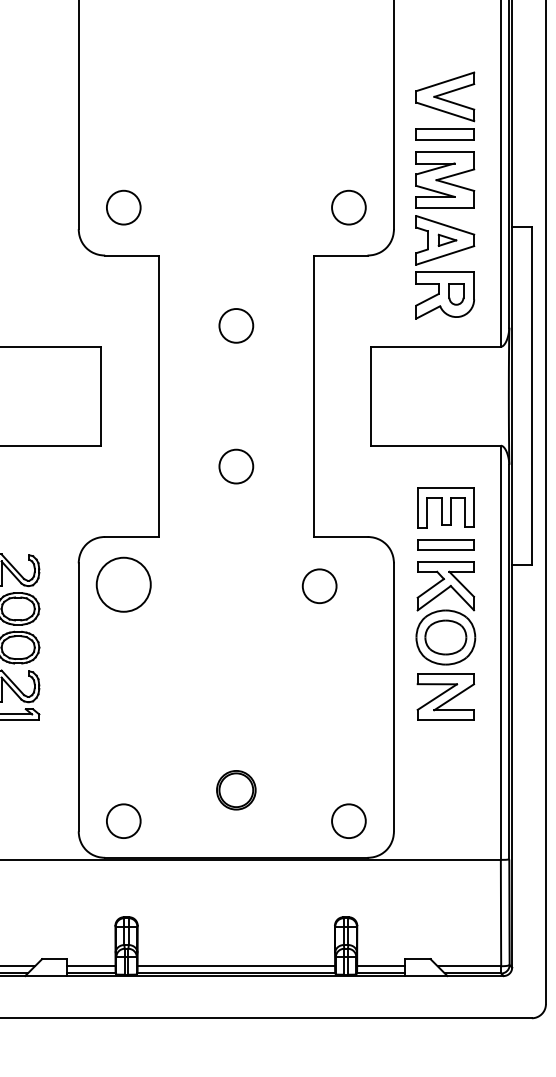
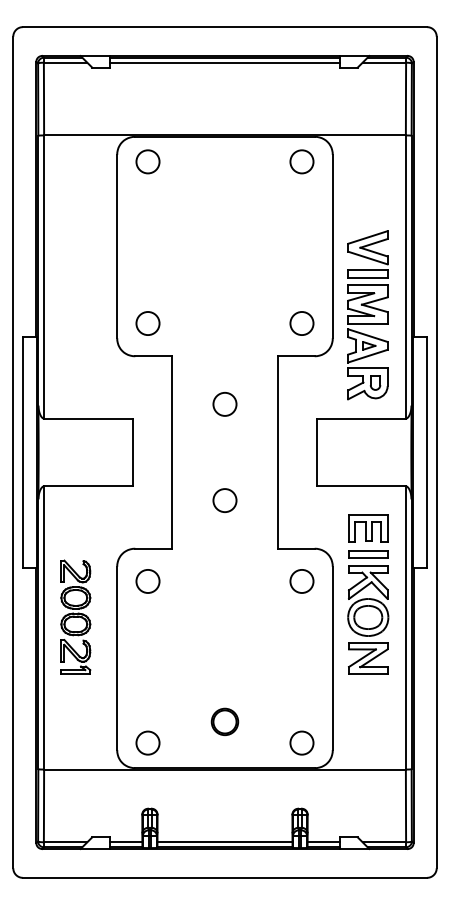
circle: (123, 584) -> (147, 581), size x0.62
circle: (318, 586) -> (301, 581), moved

